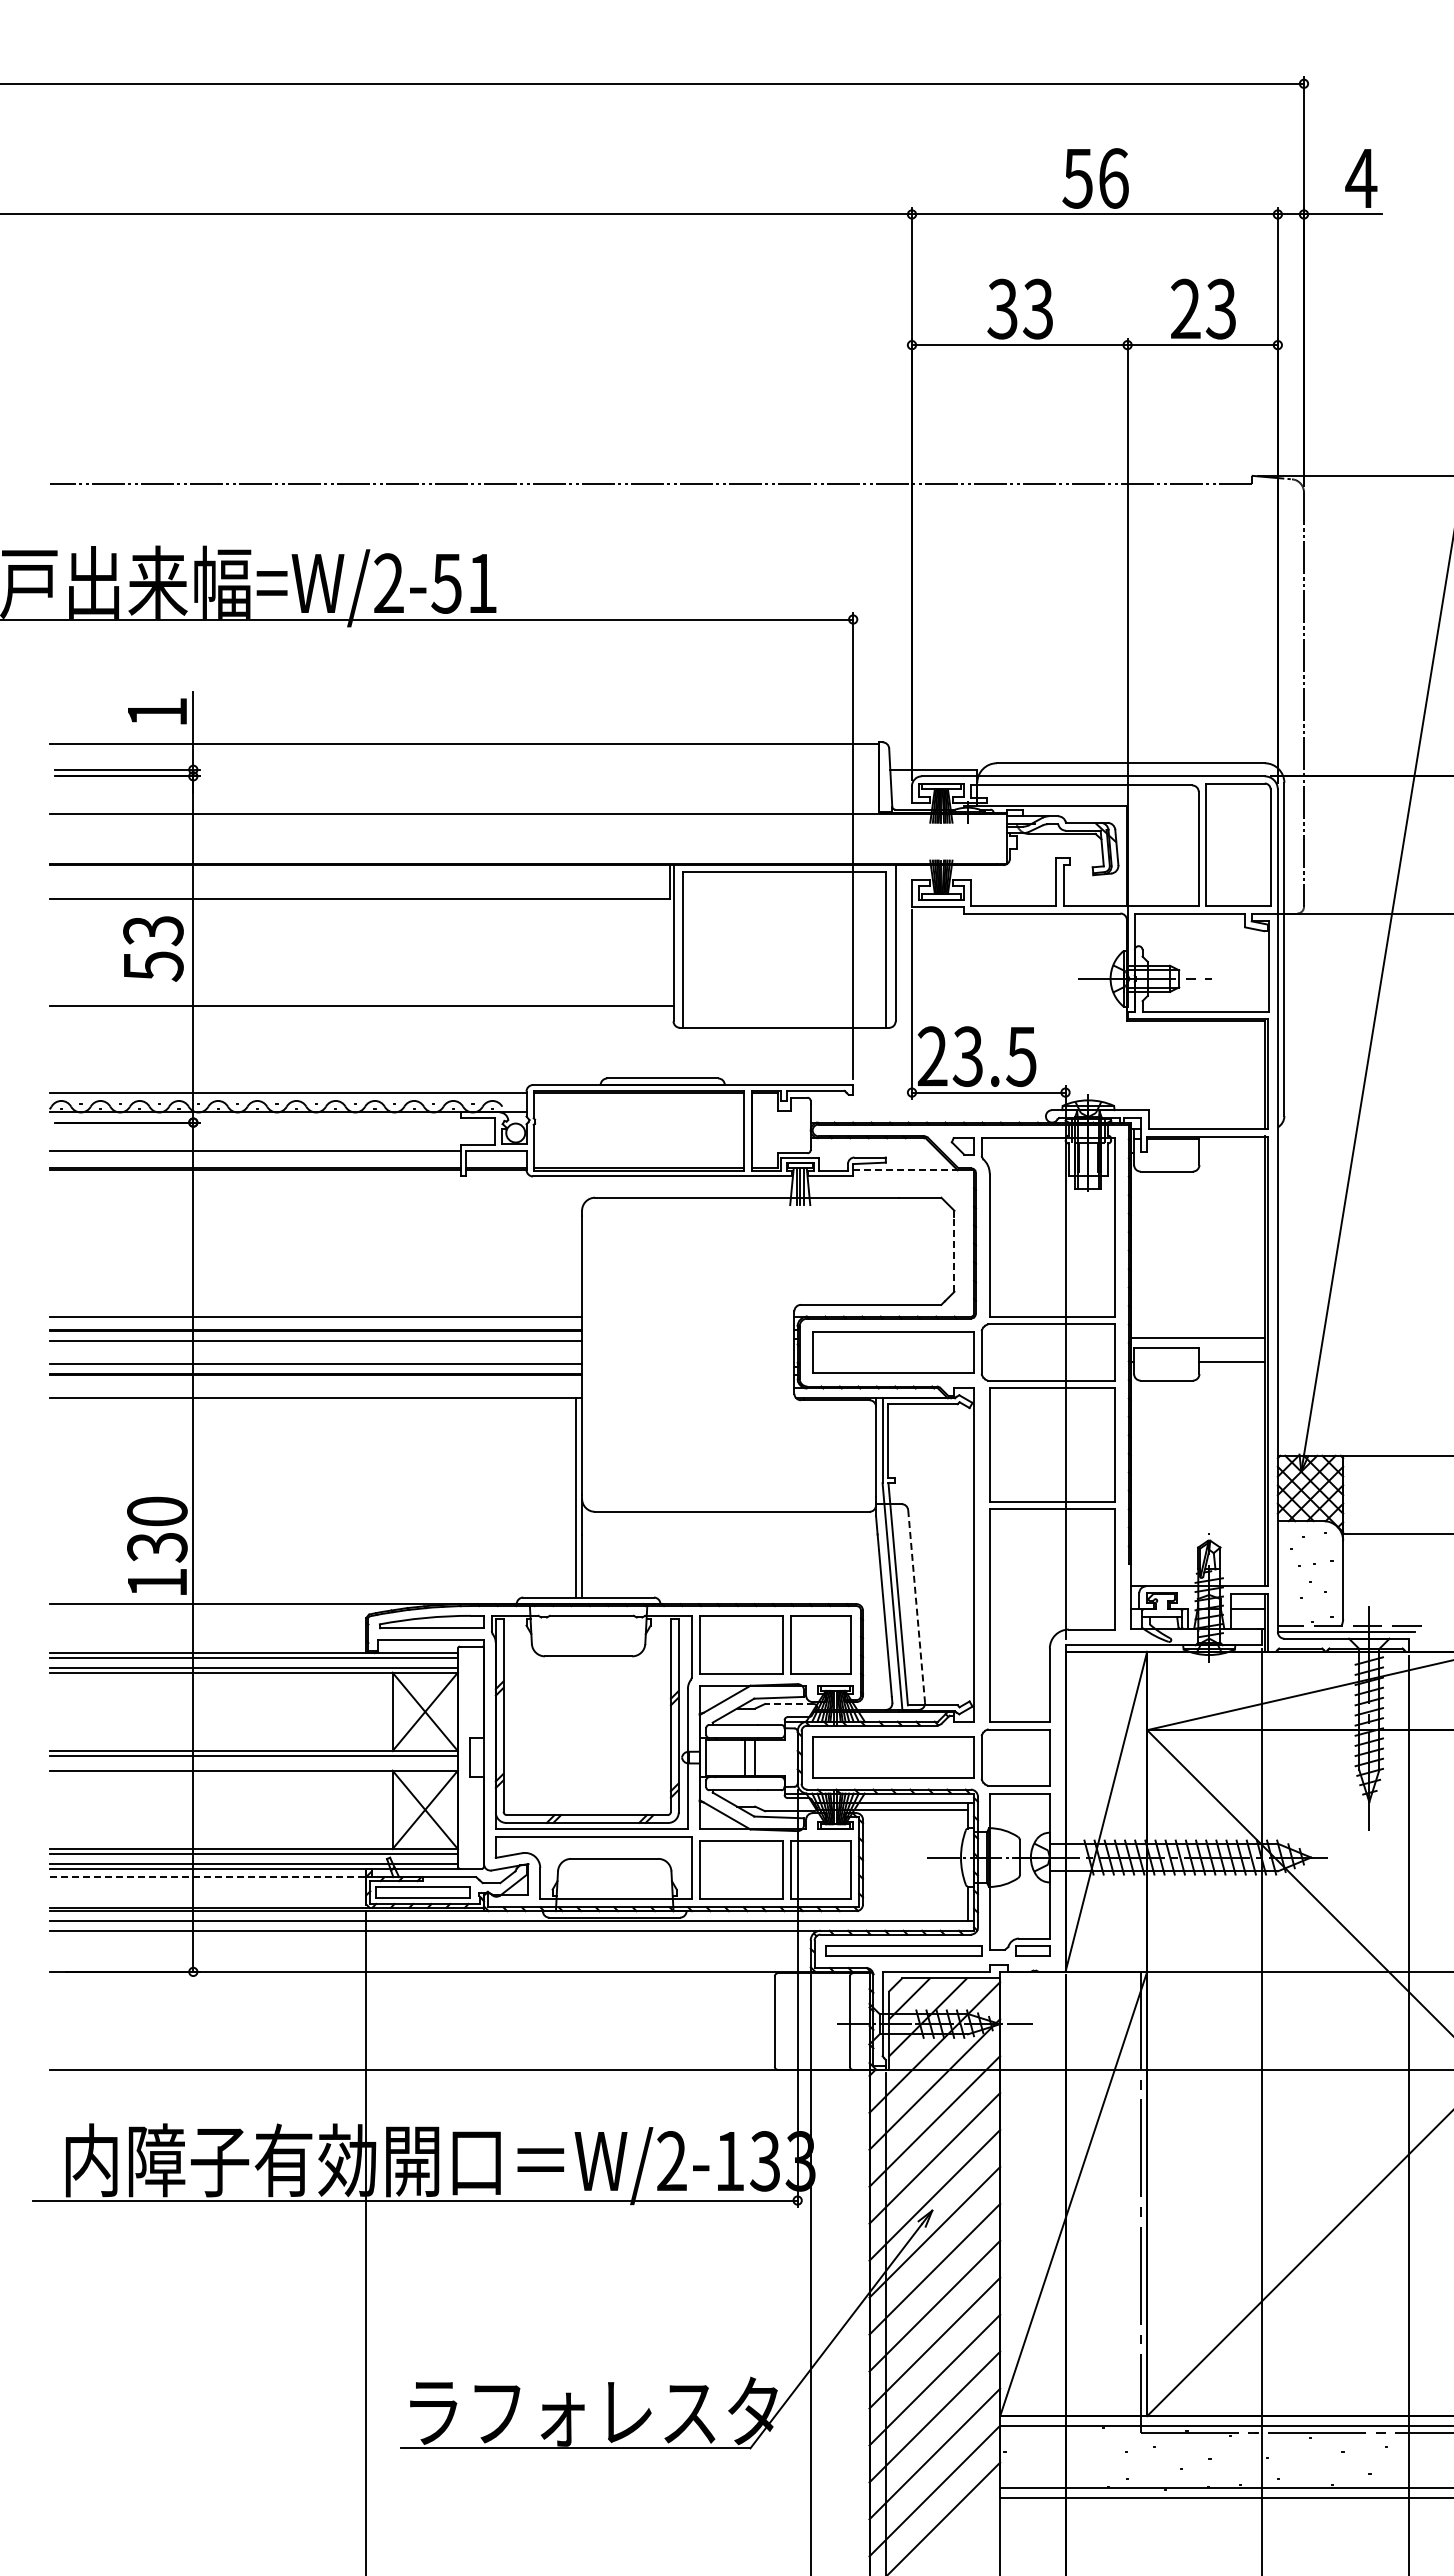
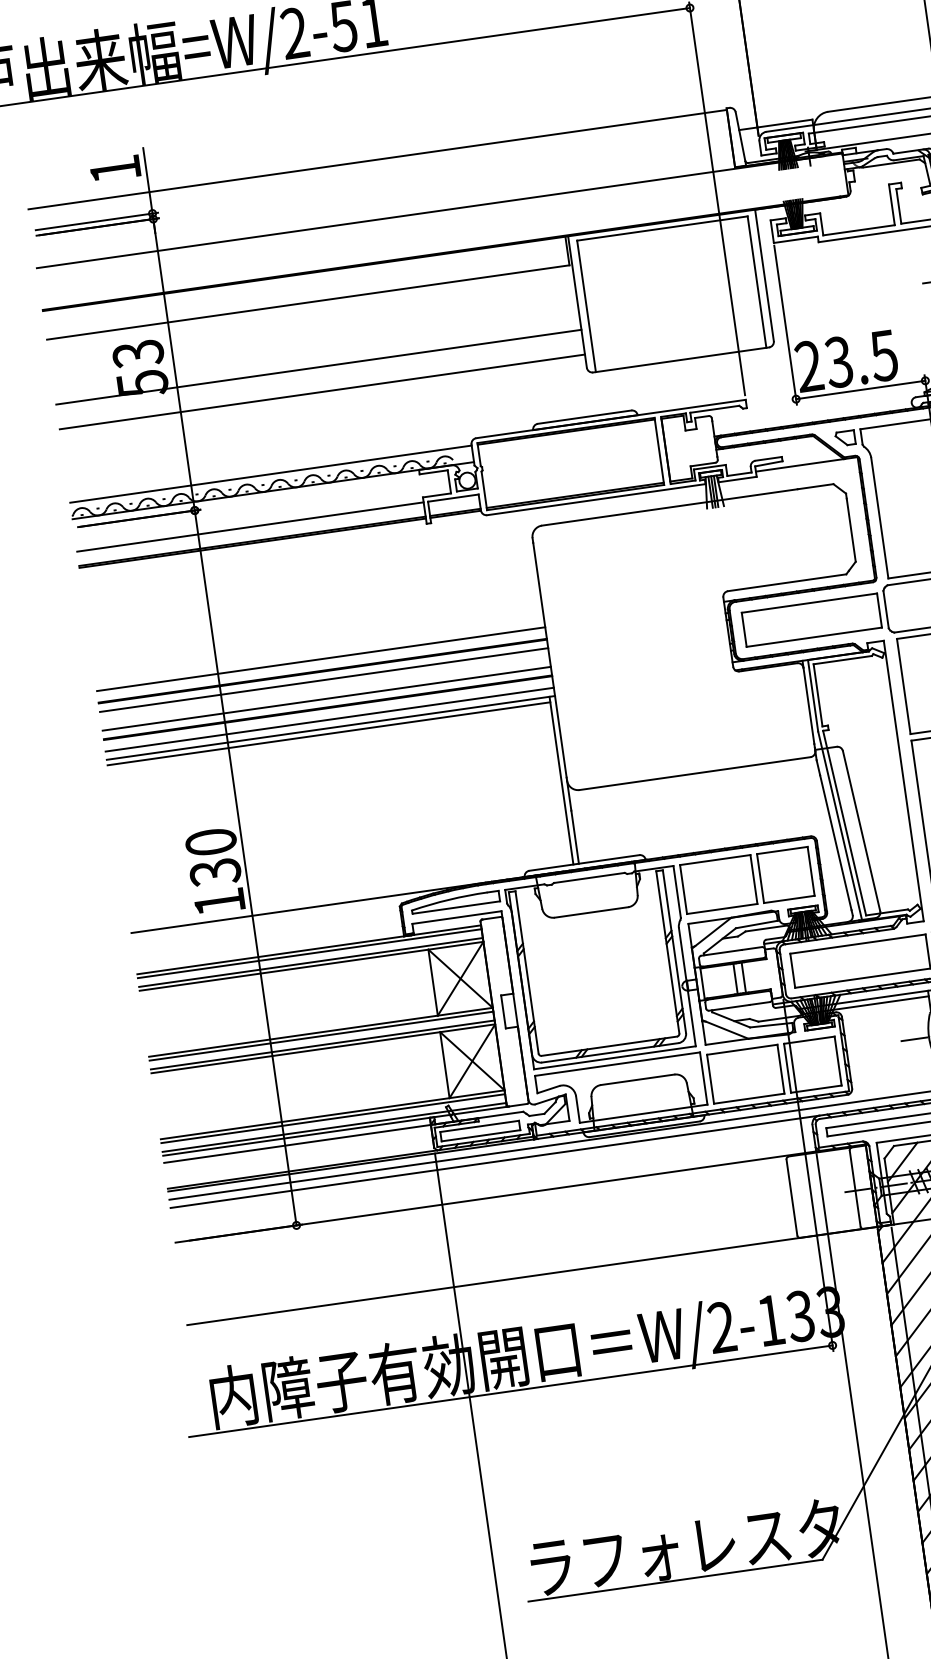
line: (361, 976) -> (318, 367), added
line: (906, 1170) -> (800, 465), dashed -> solid
line: (954, 1253) -> (851, 529), dashed -> solid
line: (315, 1388) -> (329, 719), added
line: (312, 1404) -> (328, 733), added
line: (916, 1606) -> (861, 831), dashed -> solid
line: (788, 1704) -> (765, 929), dashed -> solid
line: (253, 1766) -> (322, 1045), added
line: (208, 1877) -> (298, 1144), dashed -> solid

